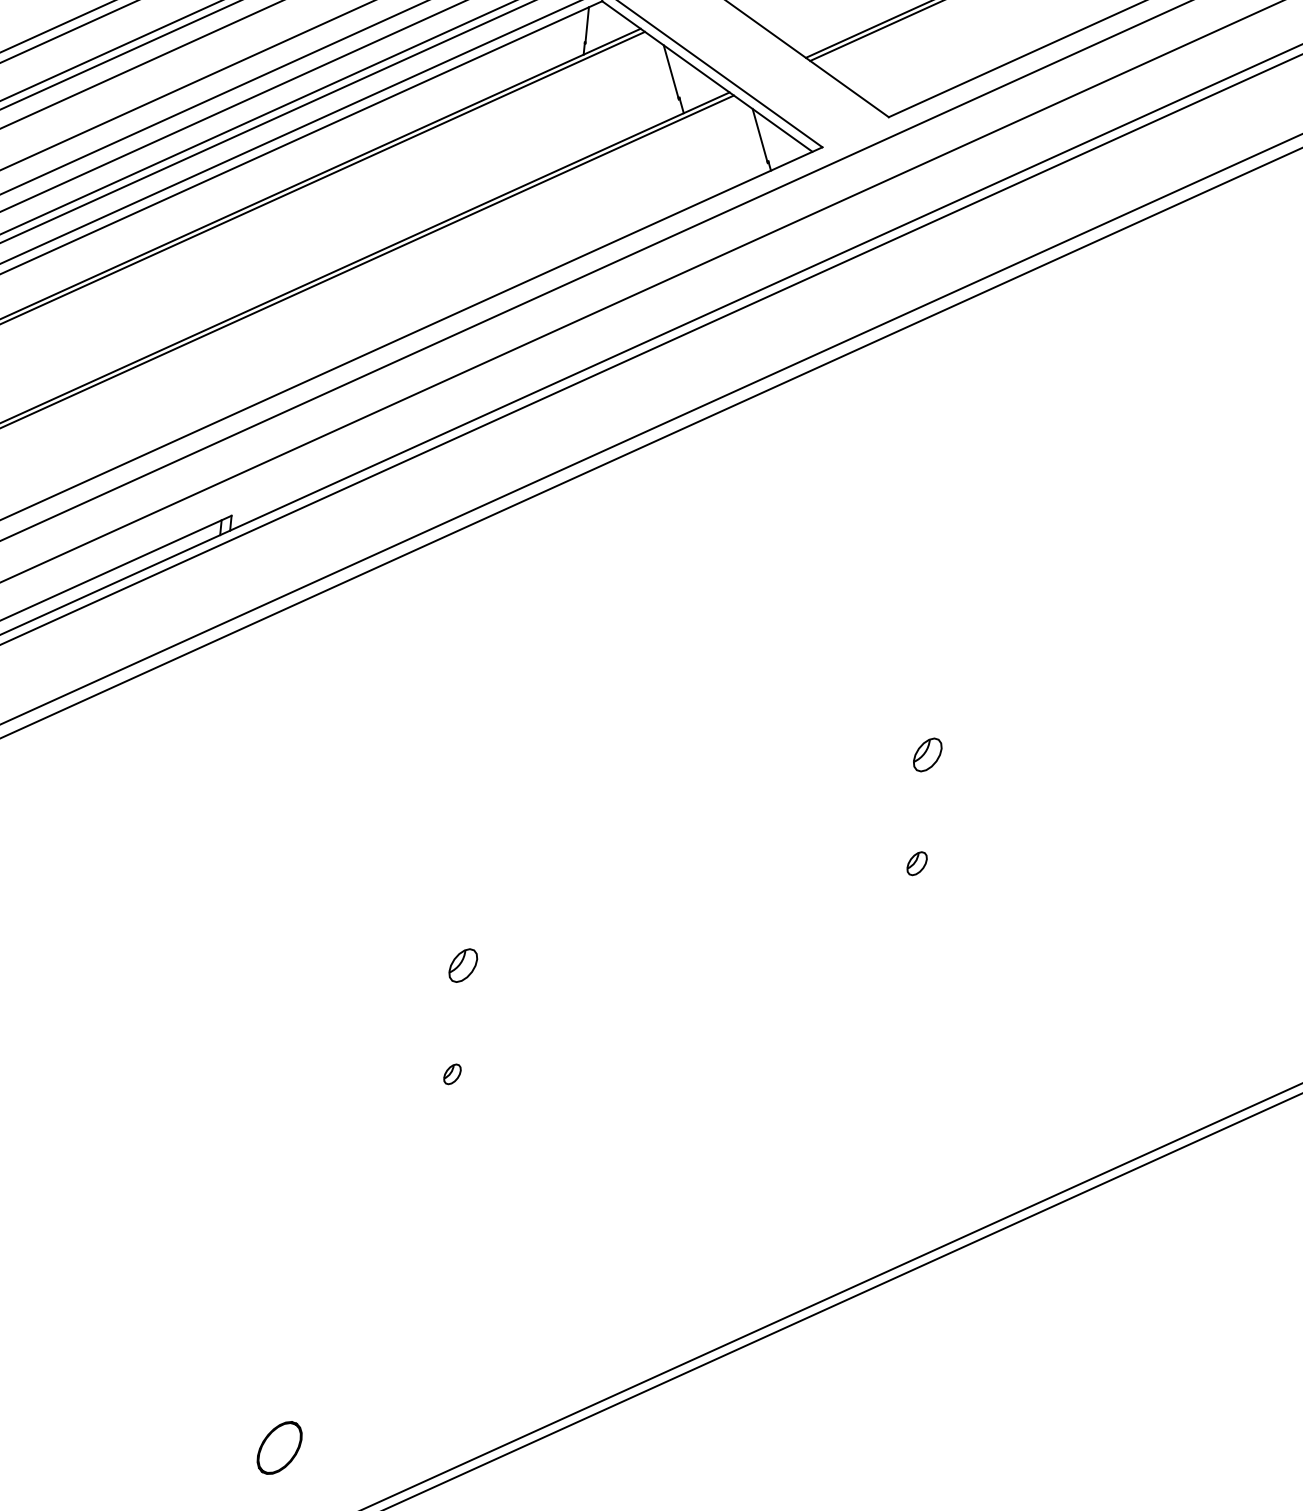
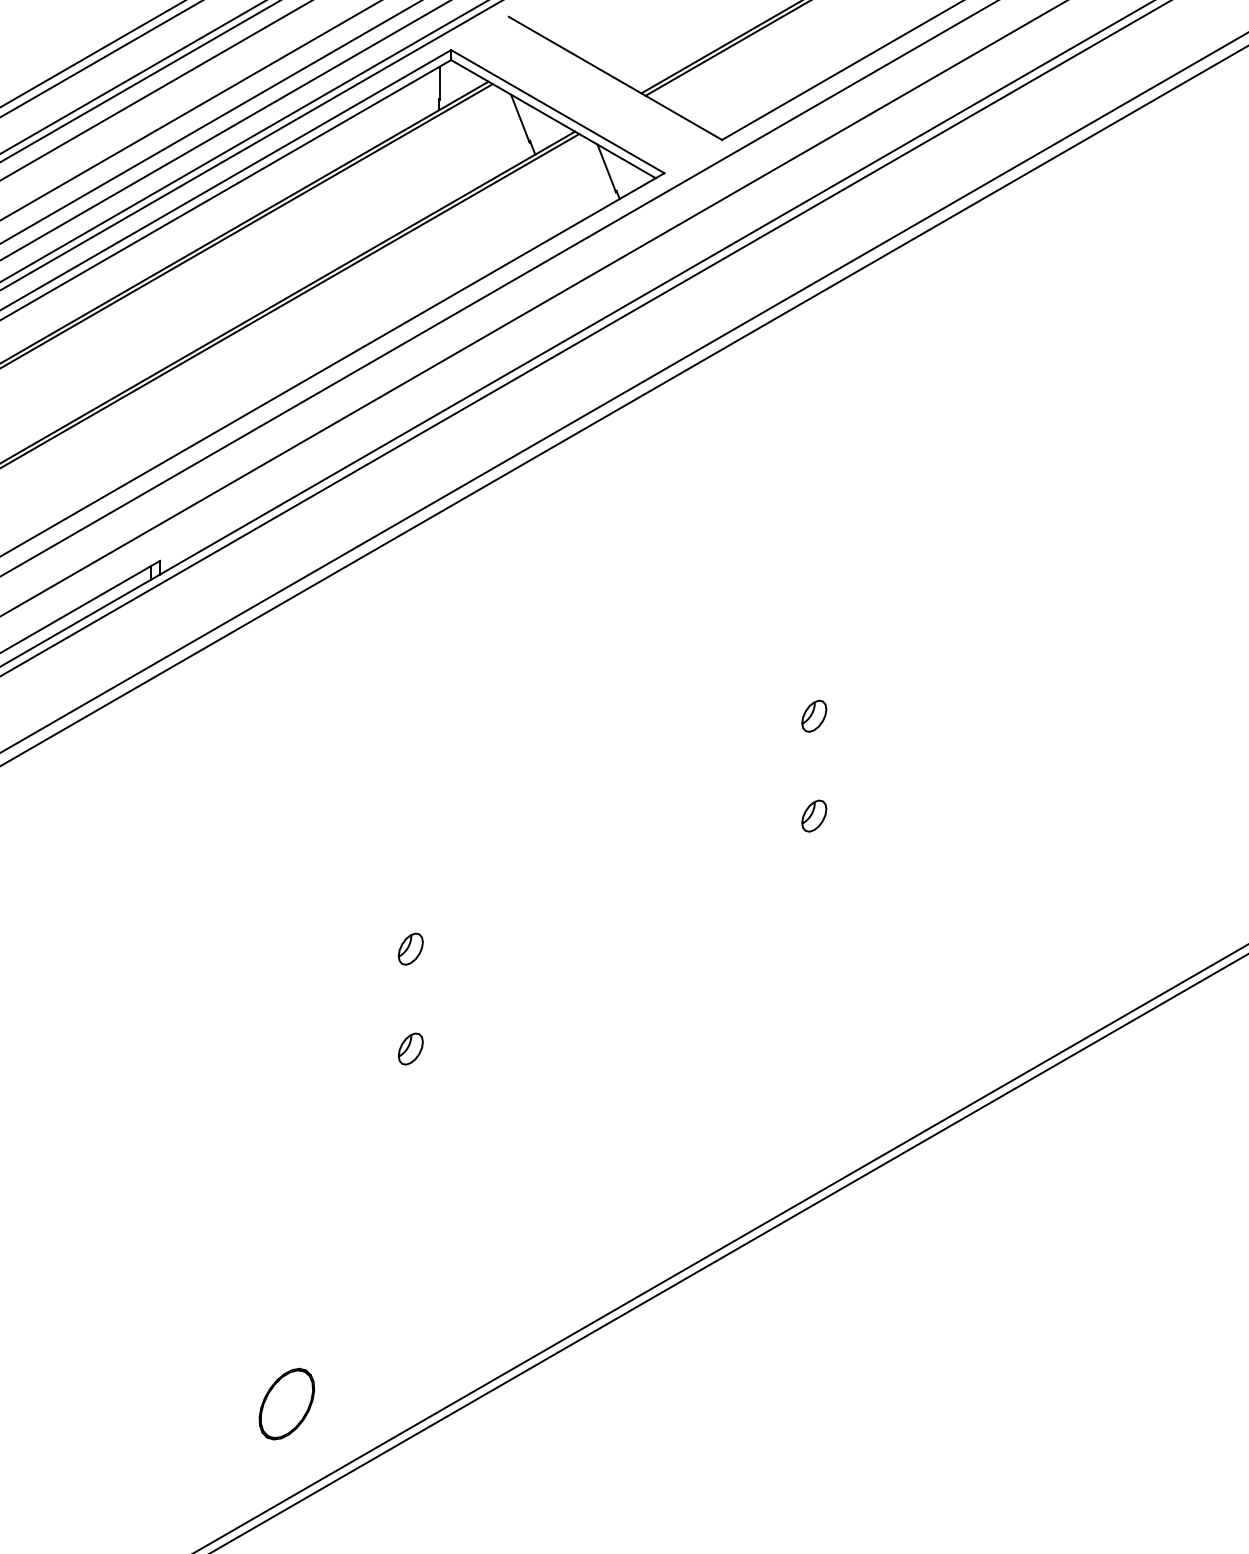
part: (917, 863) -> (814, 815), size x1.43
part: (452, 1073) -> (410, 1048), size x1.67
part: (279, 1447) -> (286, 1403), size x1.43

